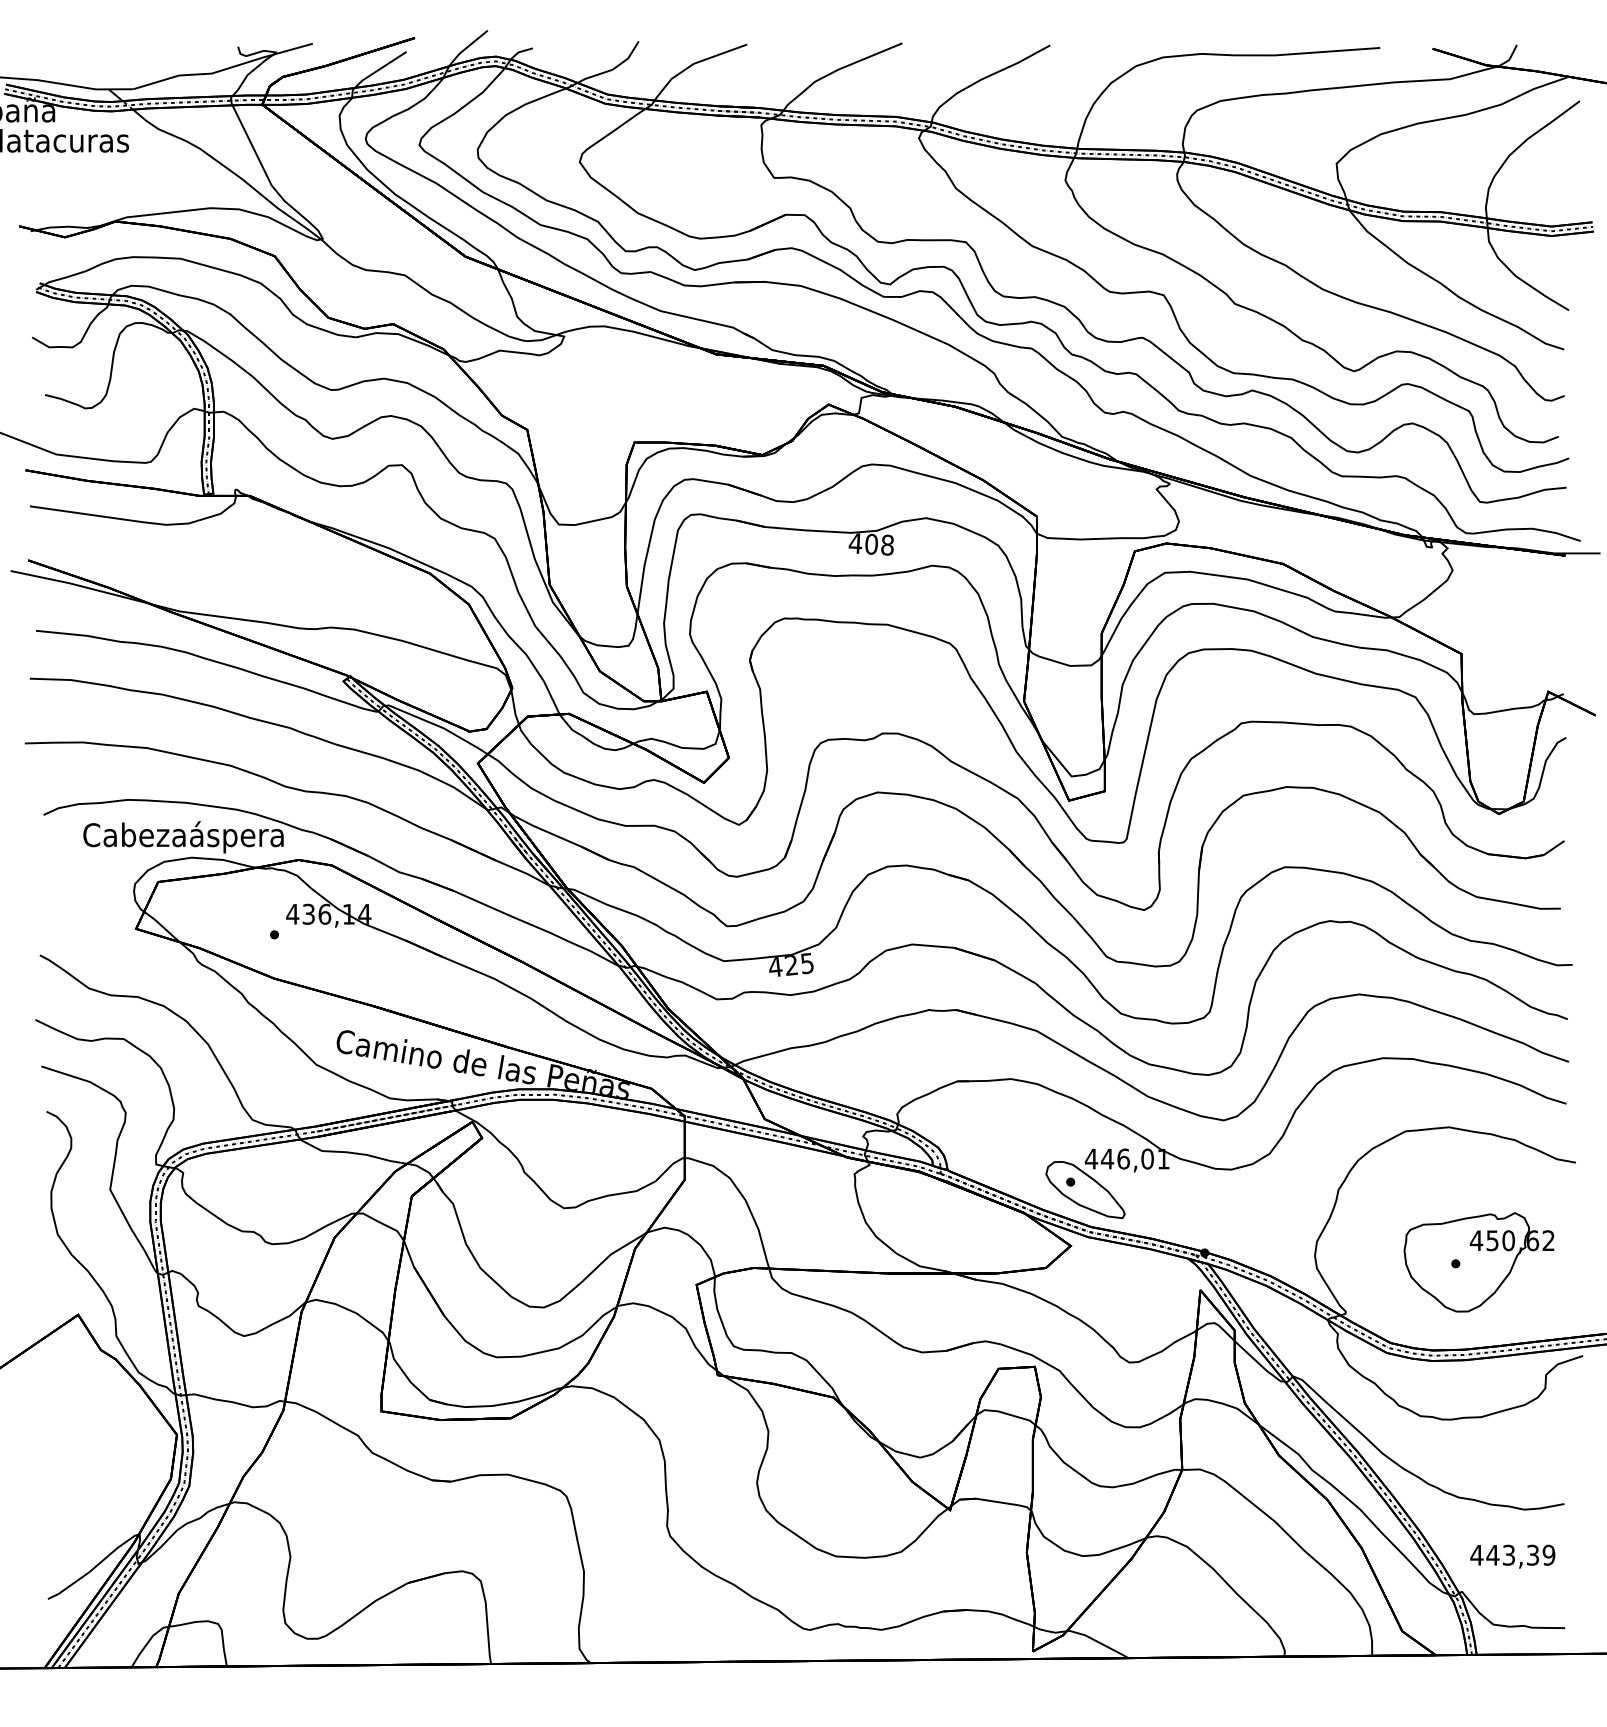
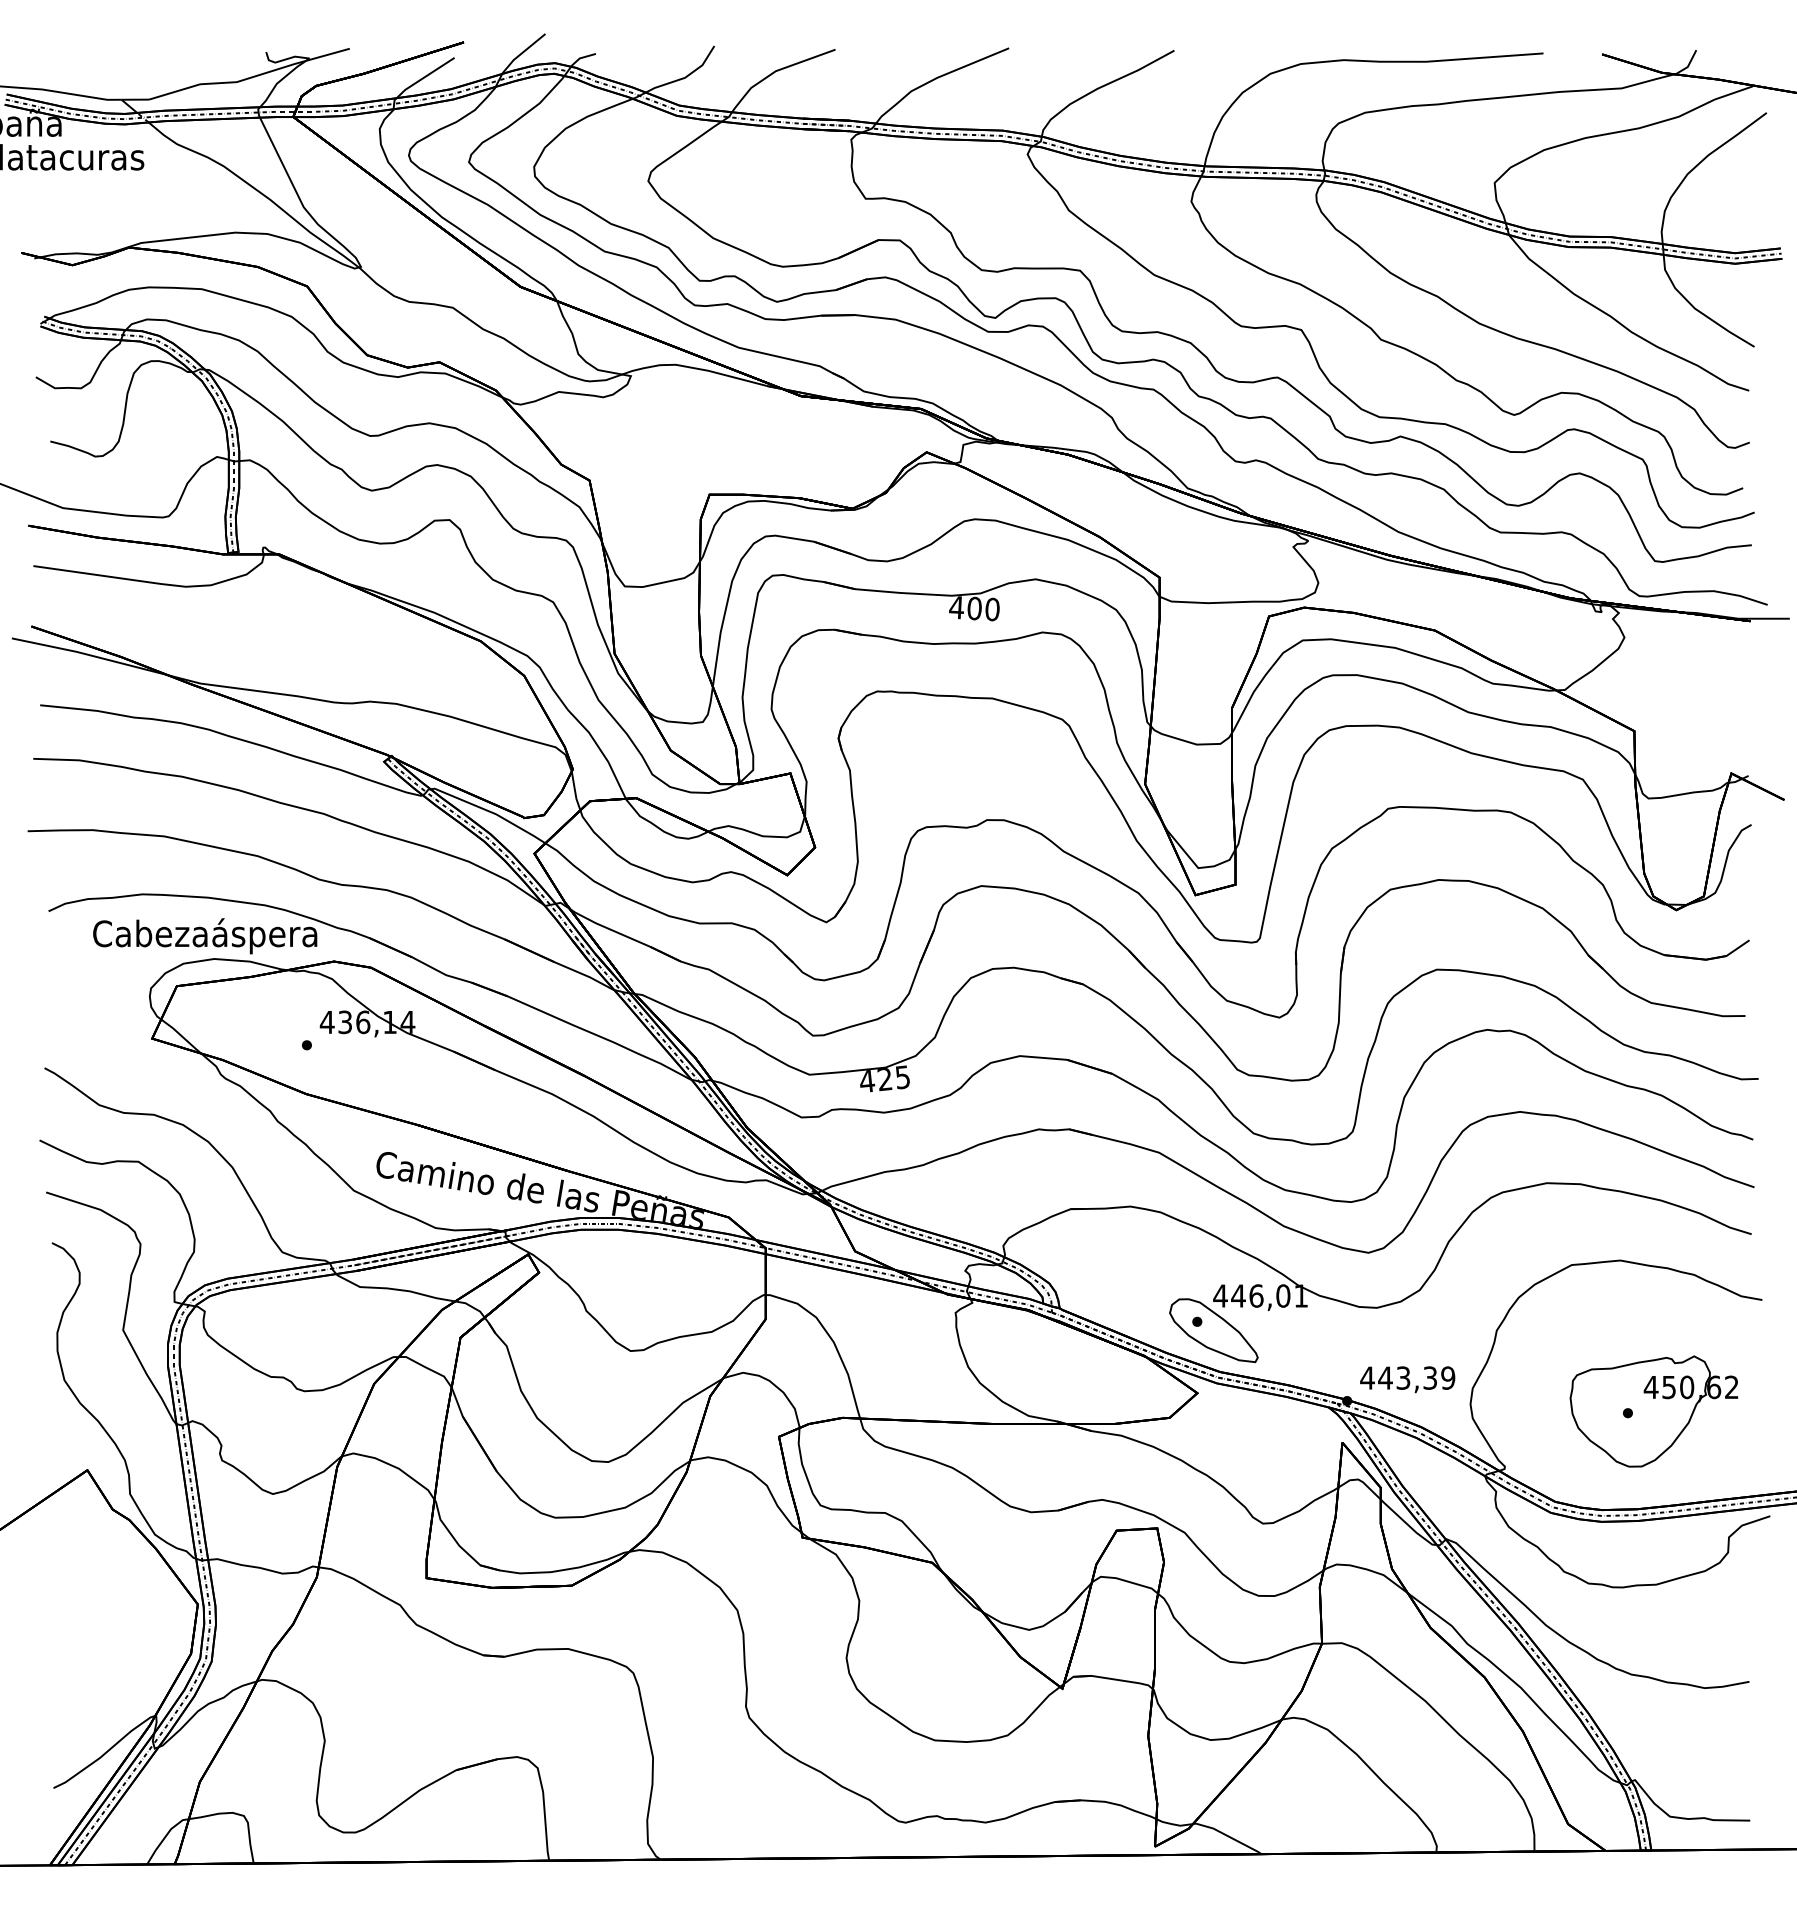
text: (887, 545) -> (992, 609), 408 -> 400
text: (1512, 1556) -> (1407, 1379), moved

